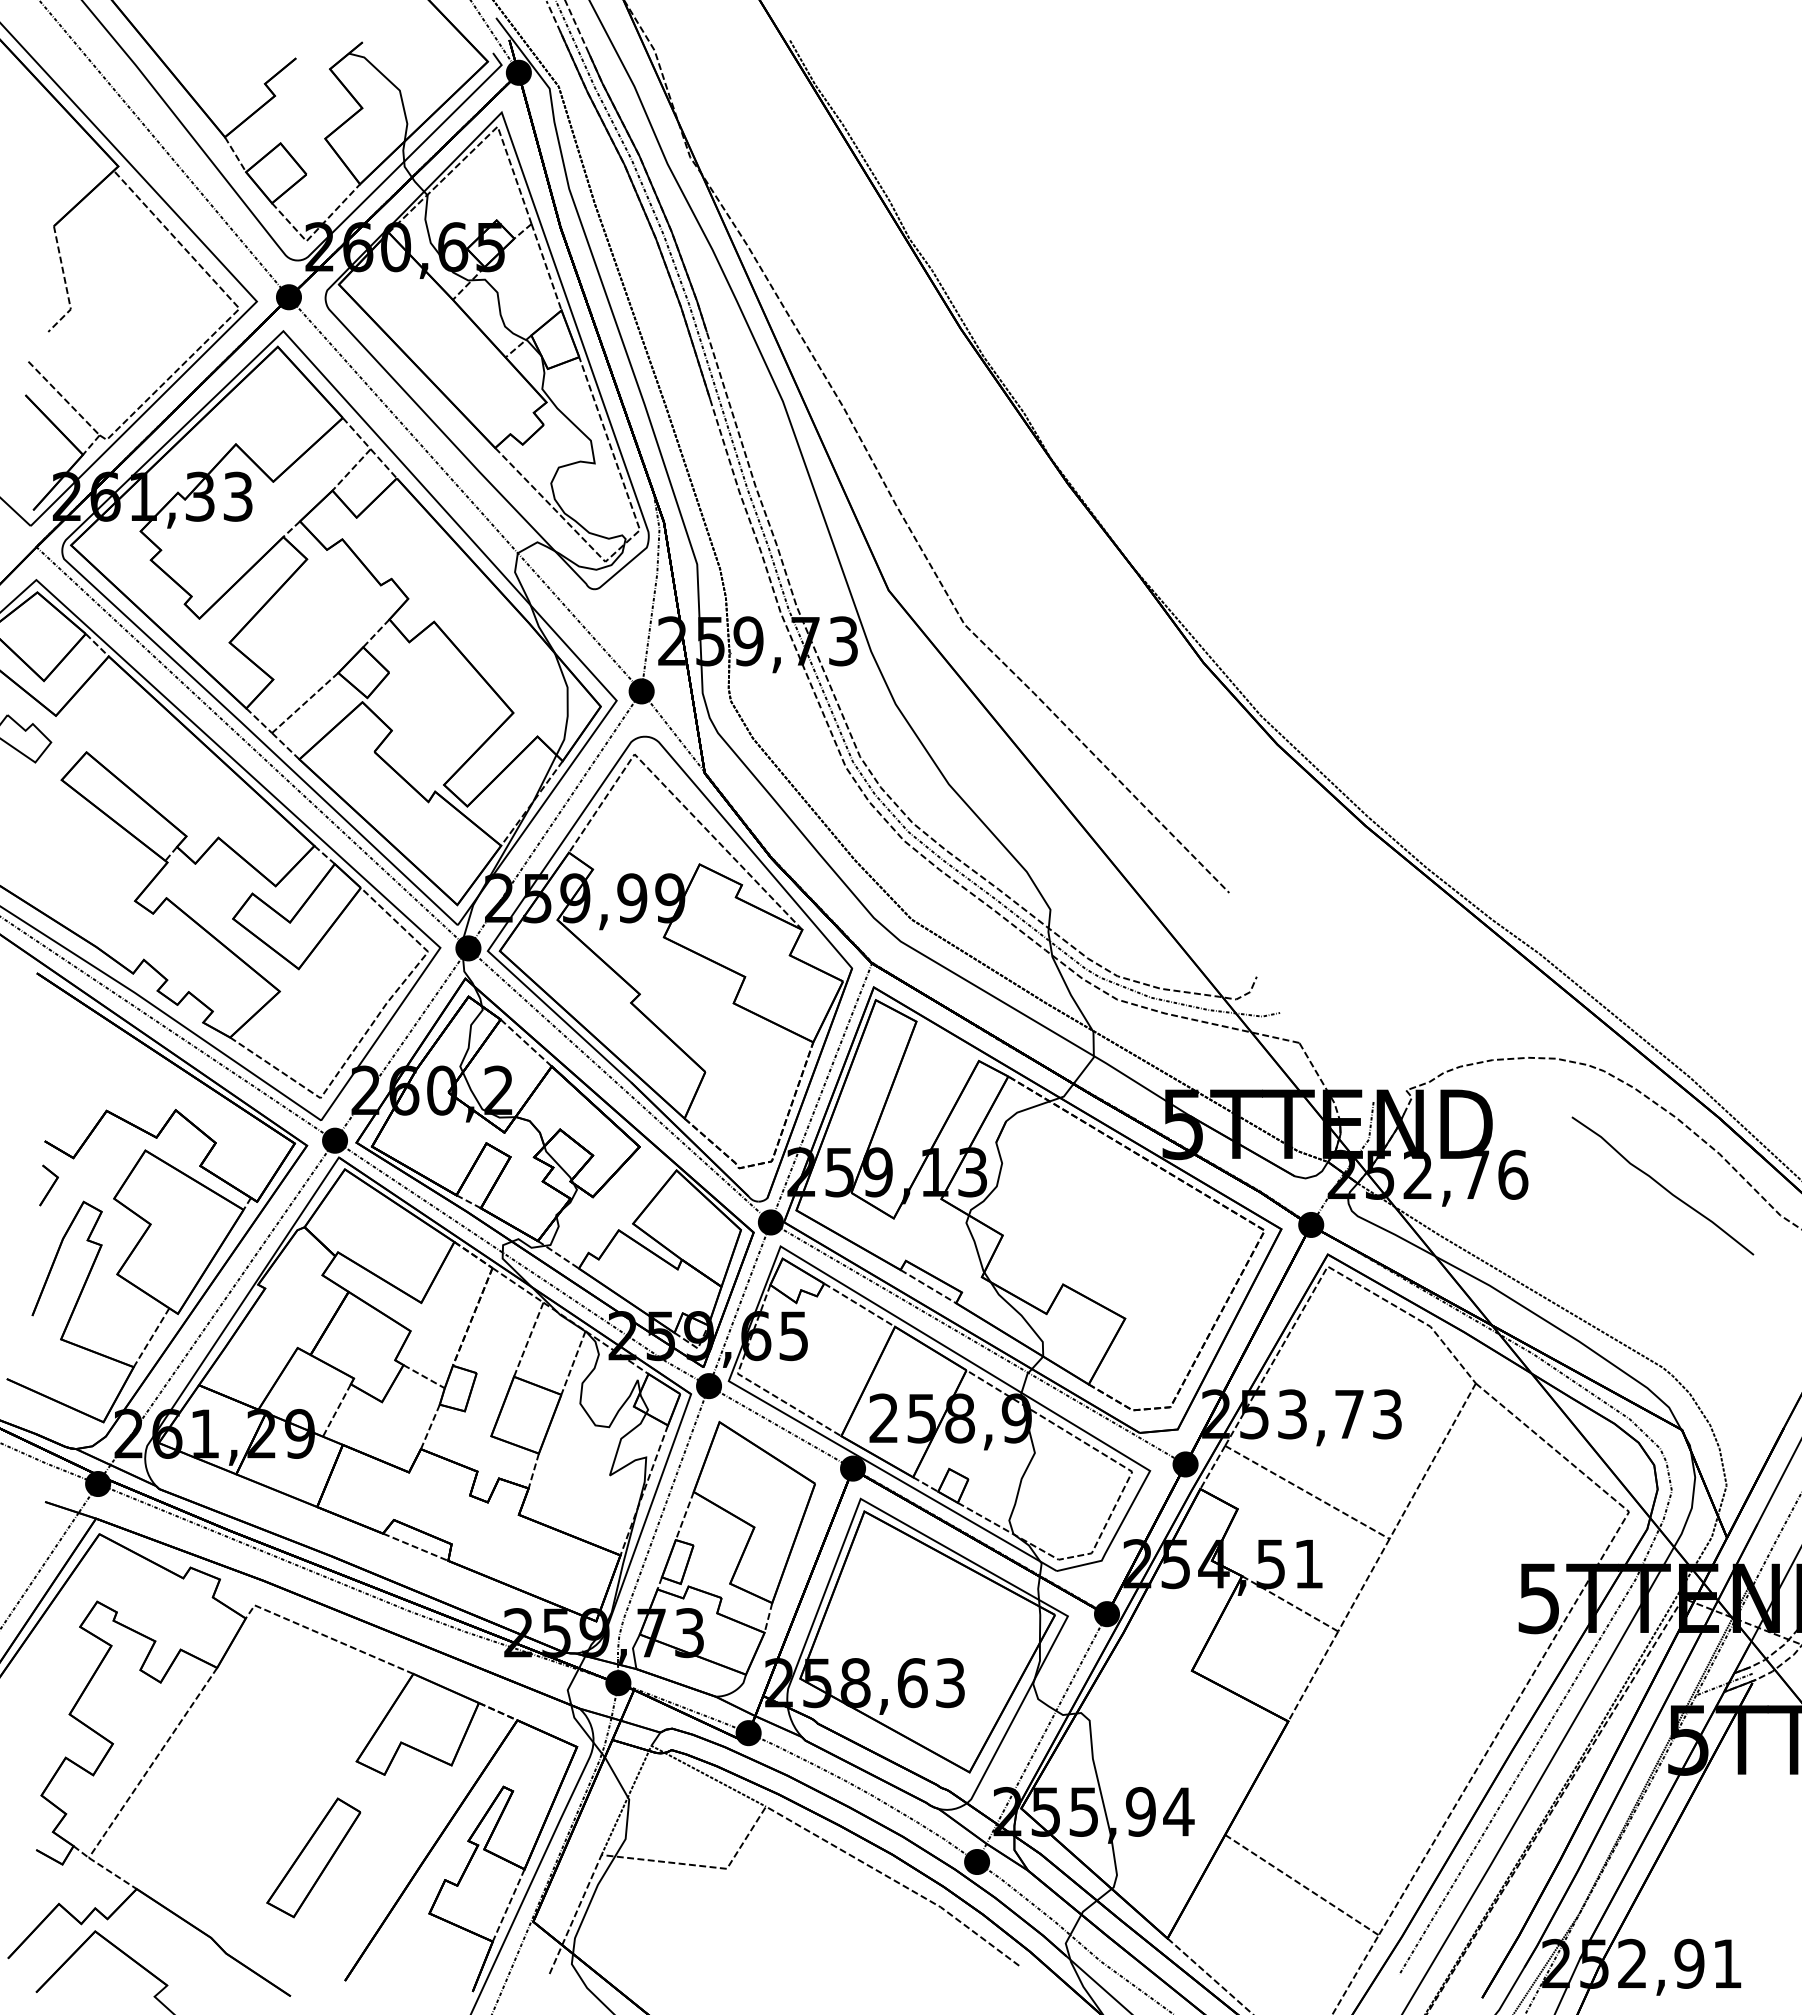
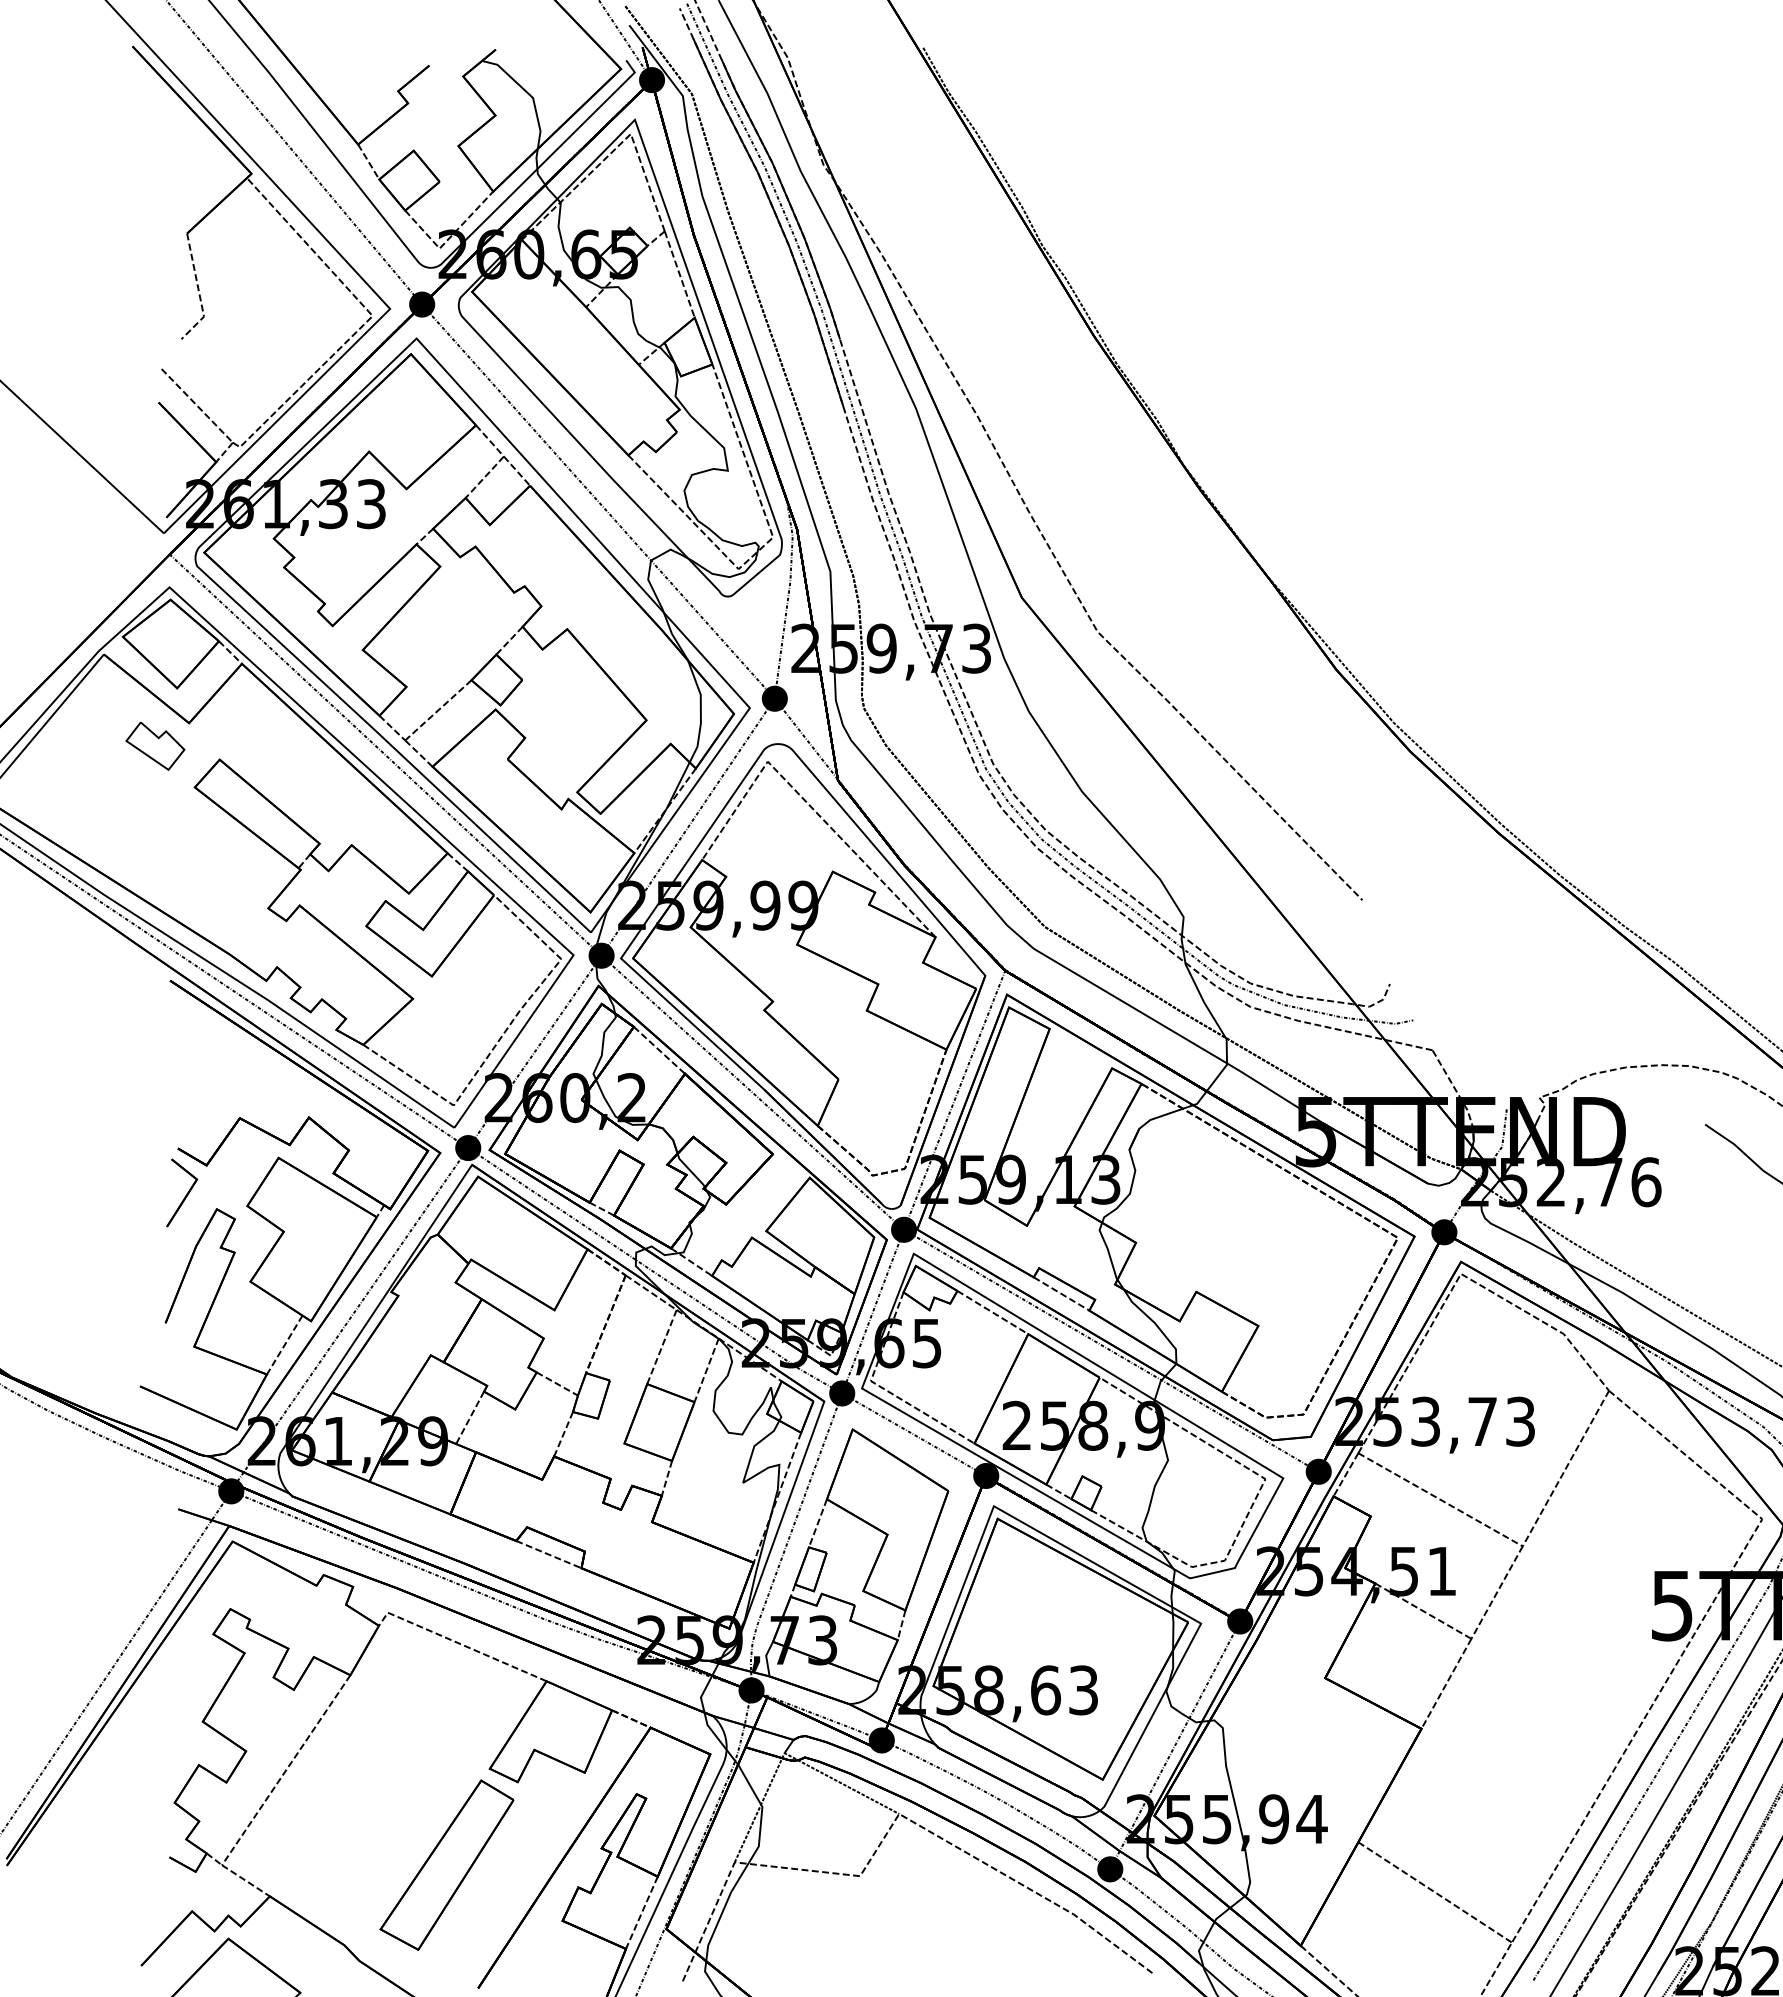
part: (48, 1185) -> (181, 1192), size x1.67
part: (313, 1857) -> (446, 1864), size x1.43

